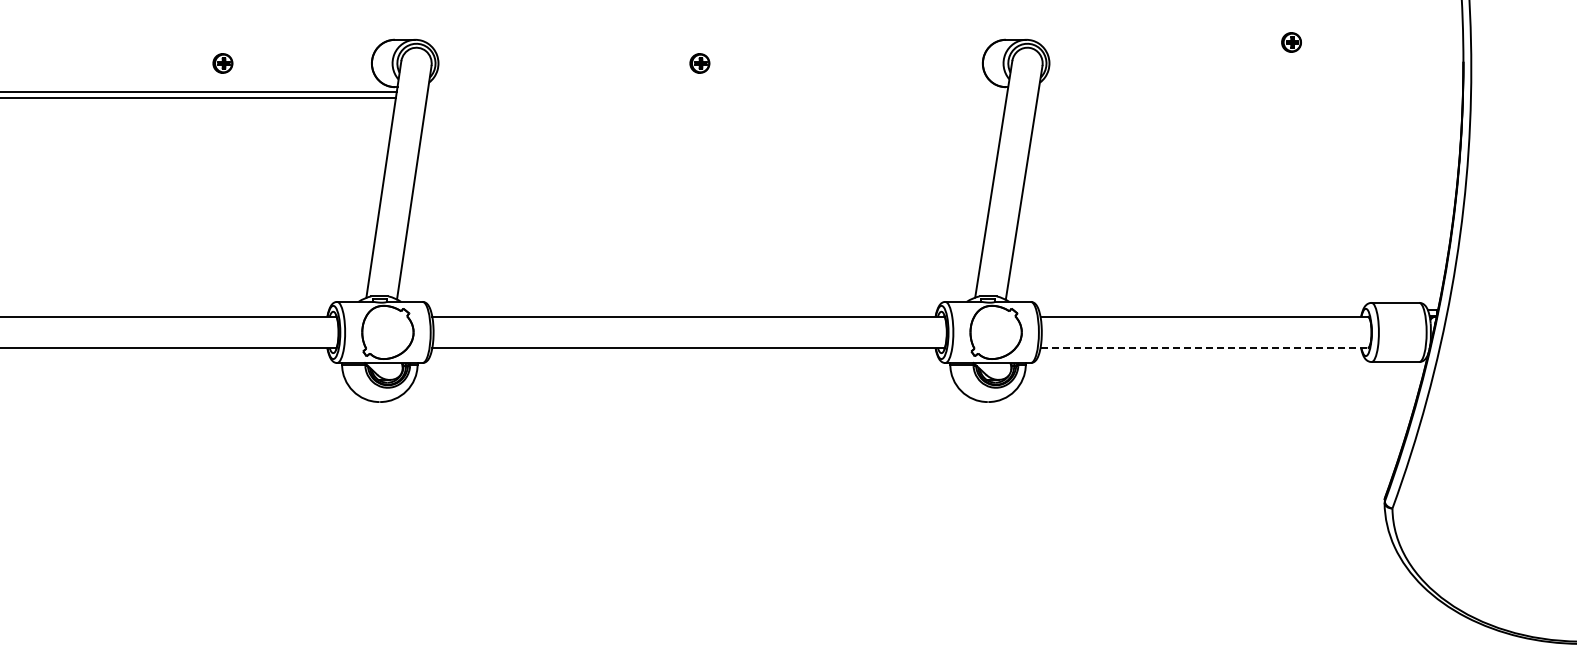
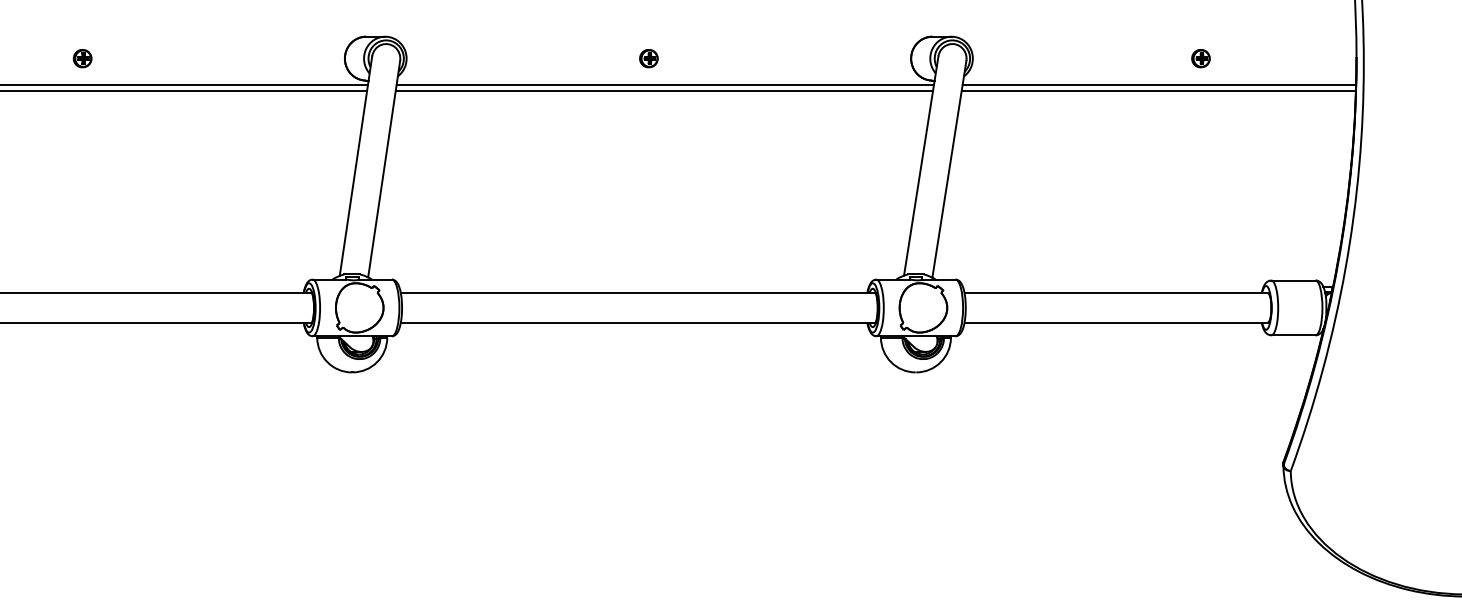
part: (1291, 42) -> (1200, 58), moved
part: (222, 63) -> (82, 58), moved
line: (717, 92) -> (665, 85), added
line: (1250, 92) -> (1159, 85), added
line: (716, 97) -> (664, 90), added
line: (1249, 97) -> (1158, 90), added
line: (1204, 348) -> (1116, 322), dashed -> solid

